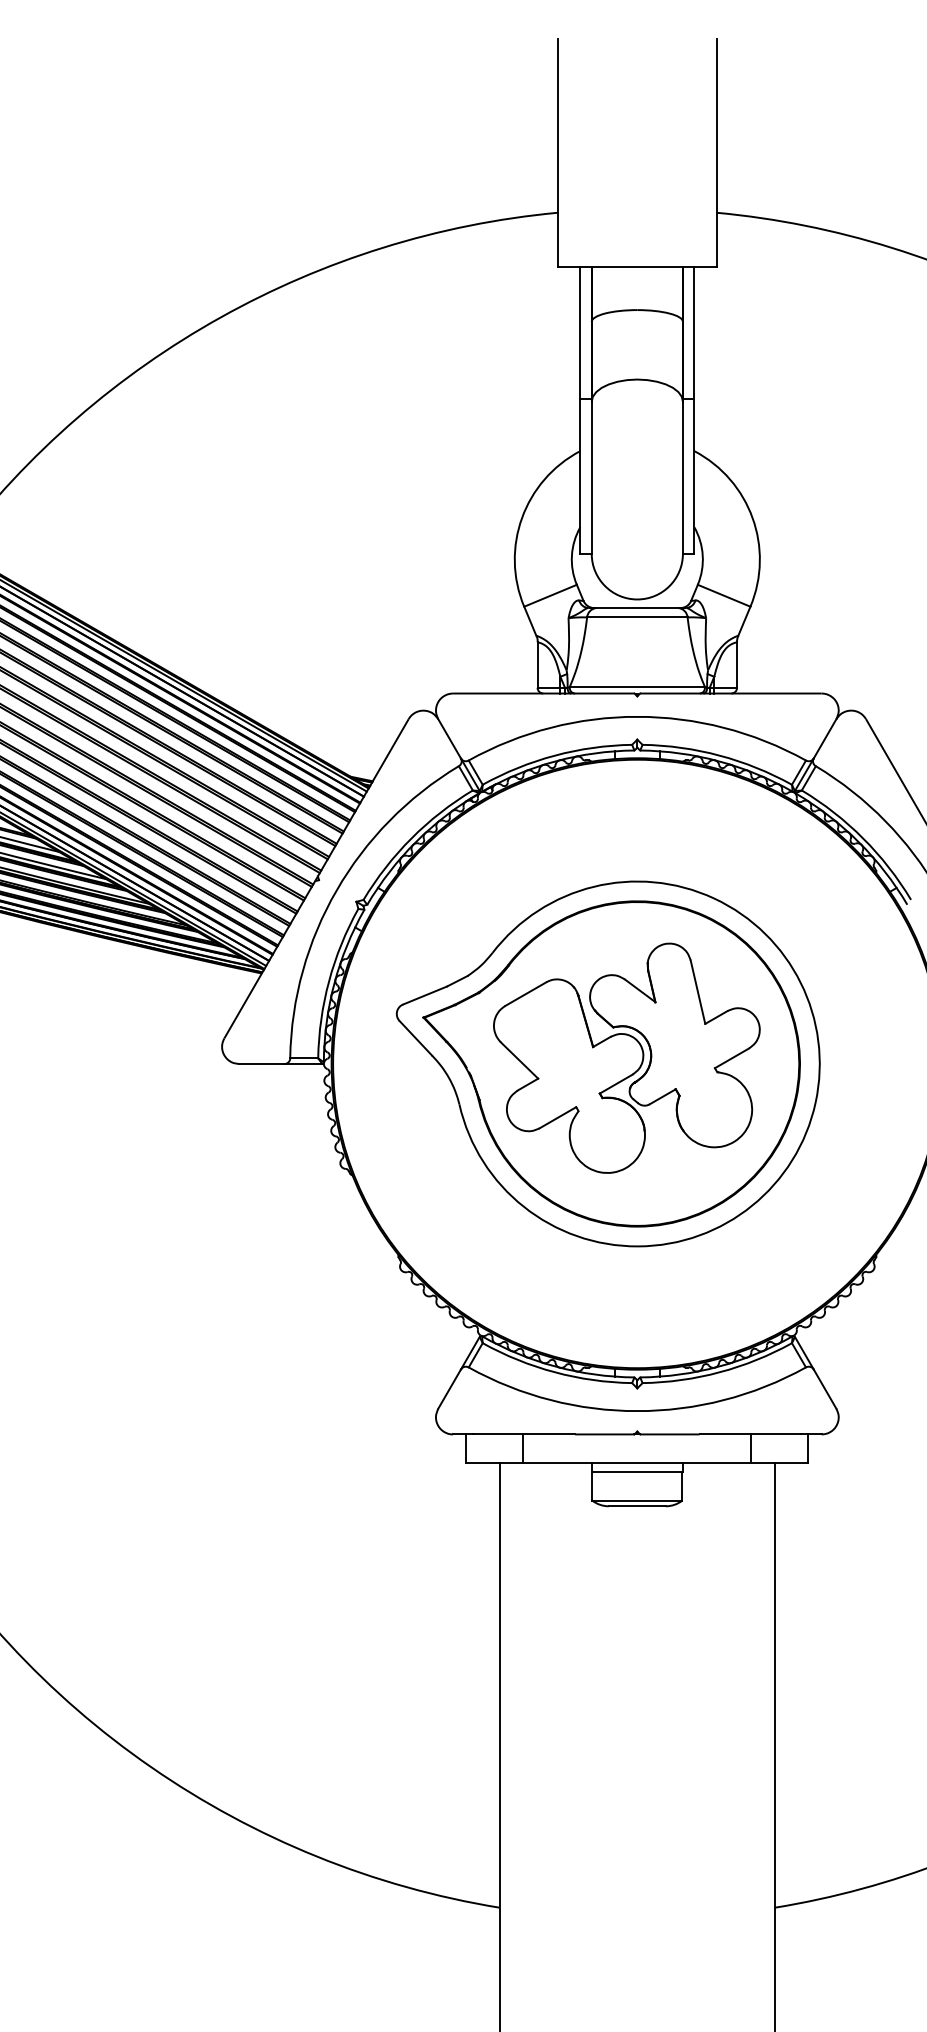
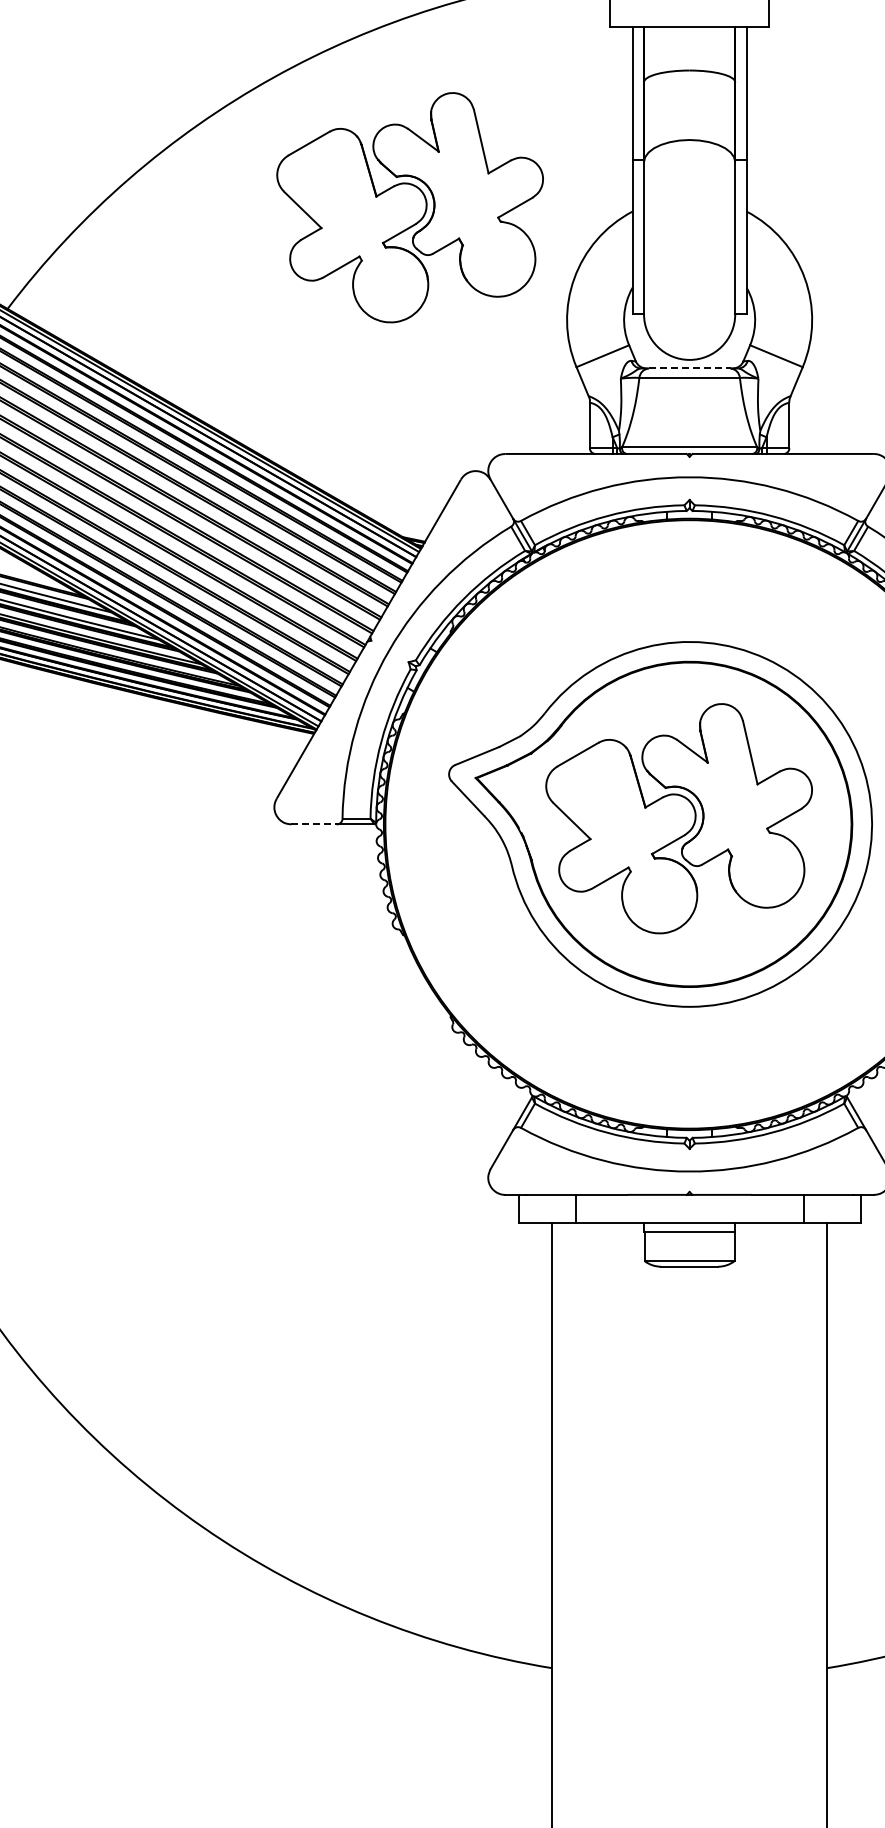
part: (357, 446) -> (409, 206), added
line: (637, 608) -> (689, 368), solid -> dashed
line: (261, 1063) -> (313, 823), solid -> dashed

